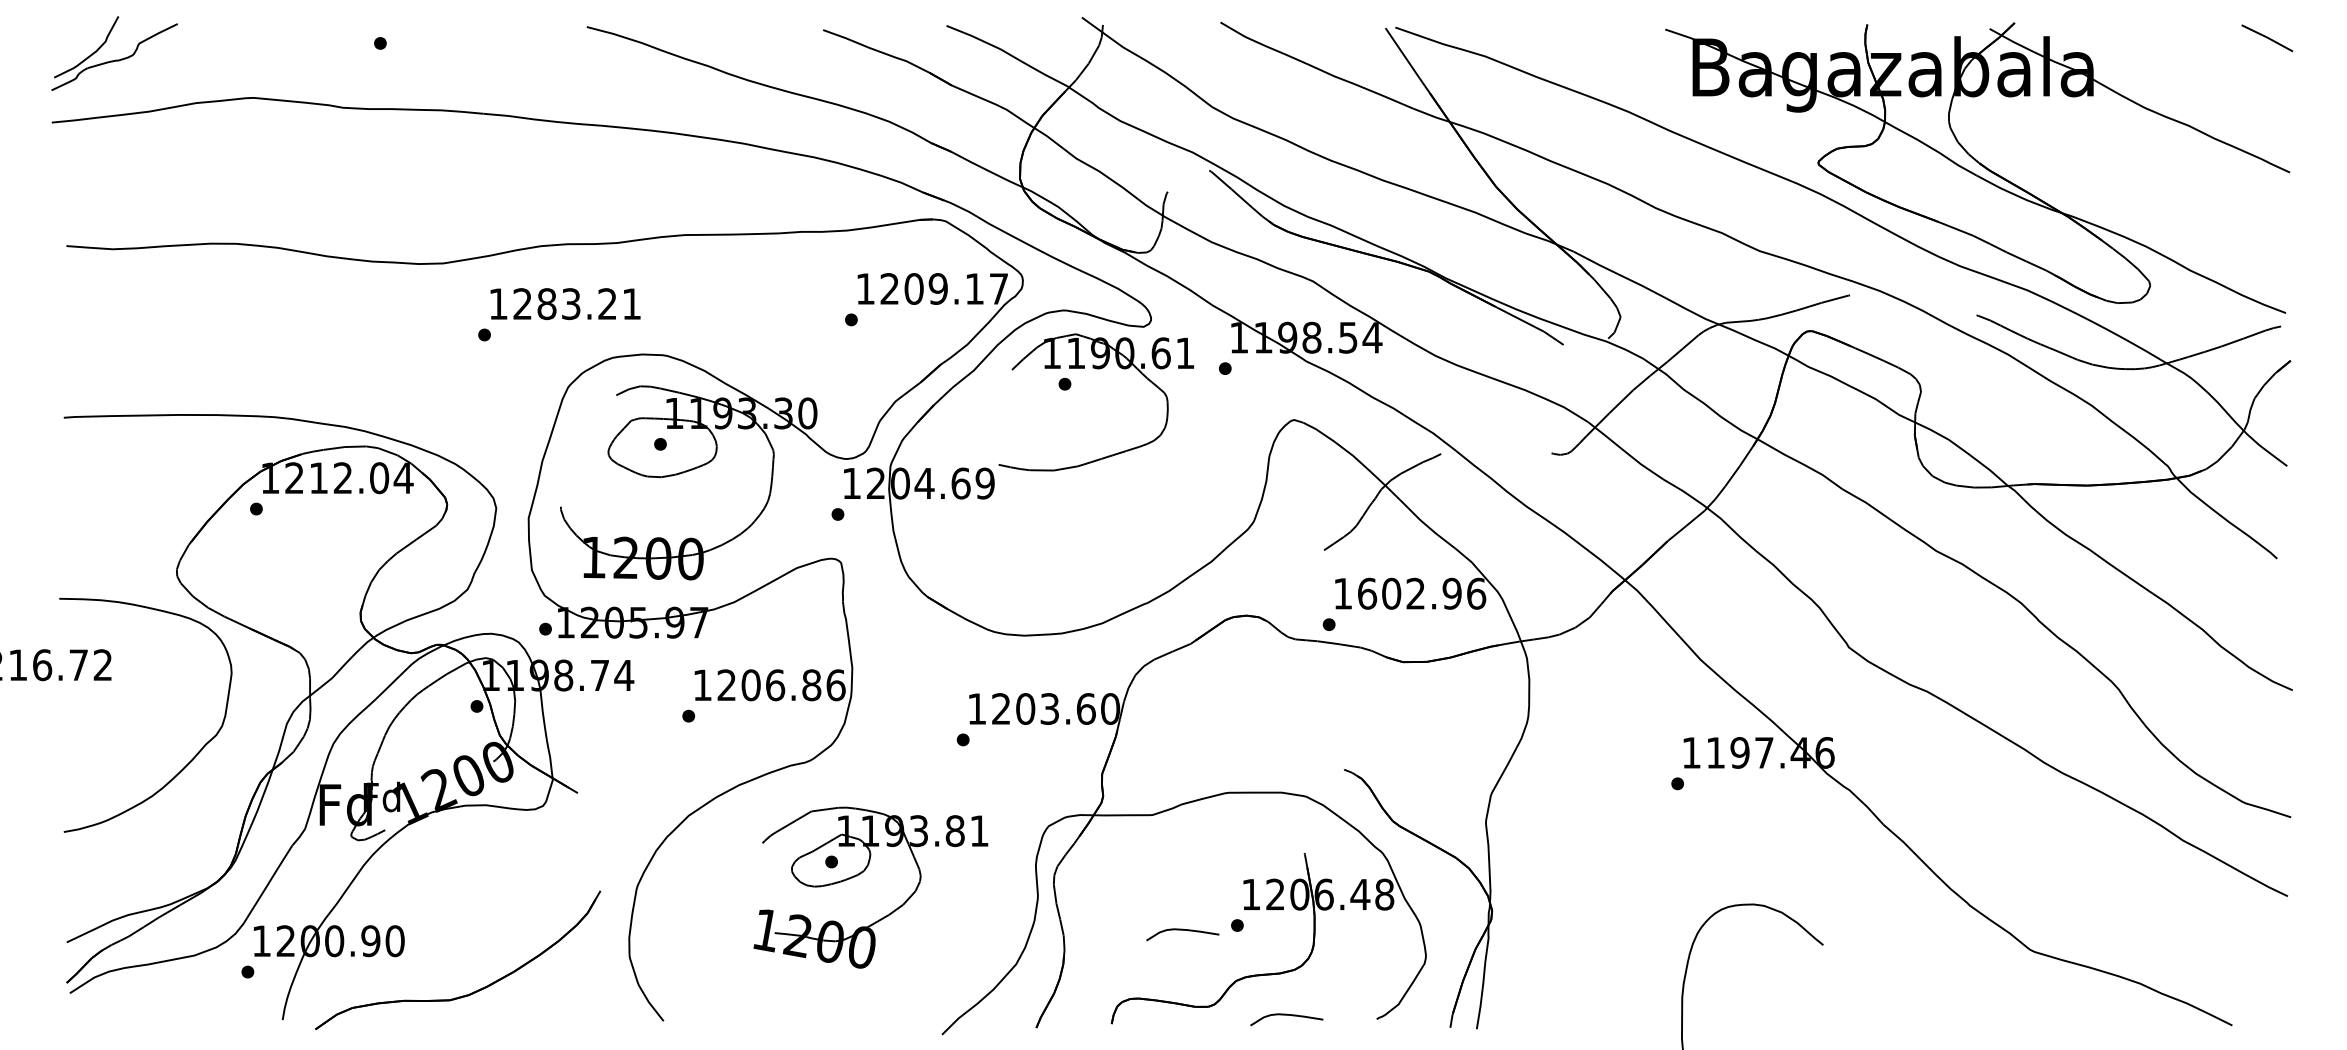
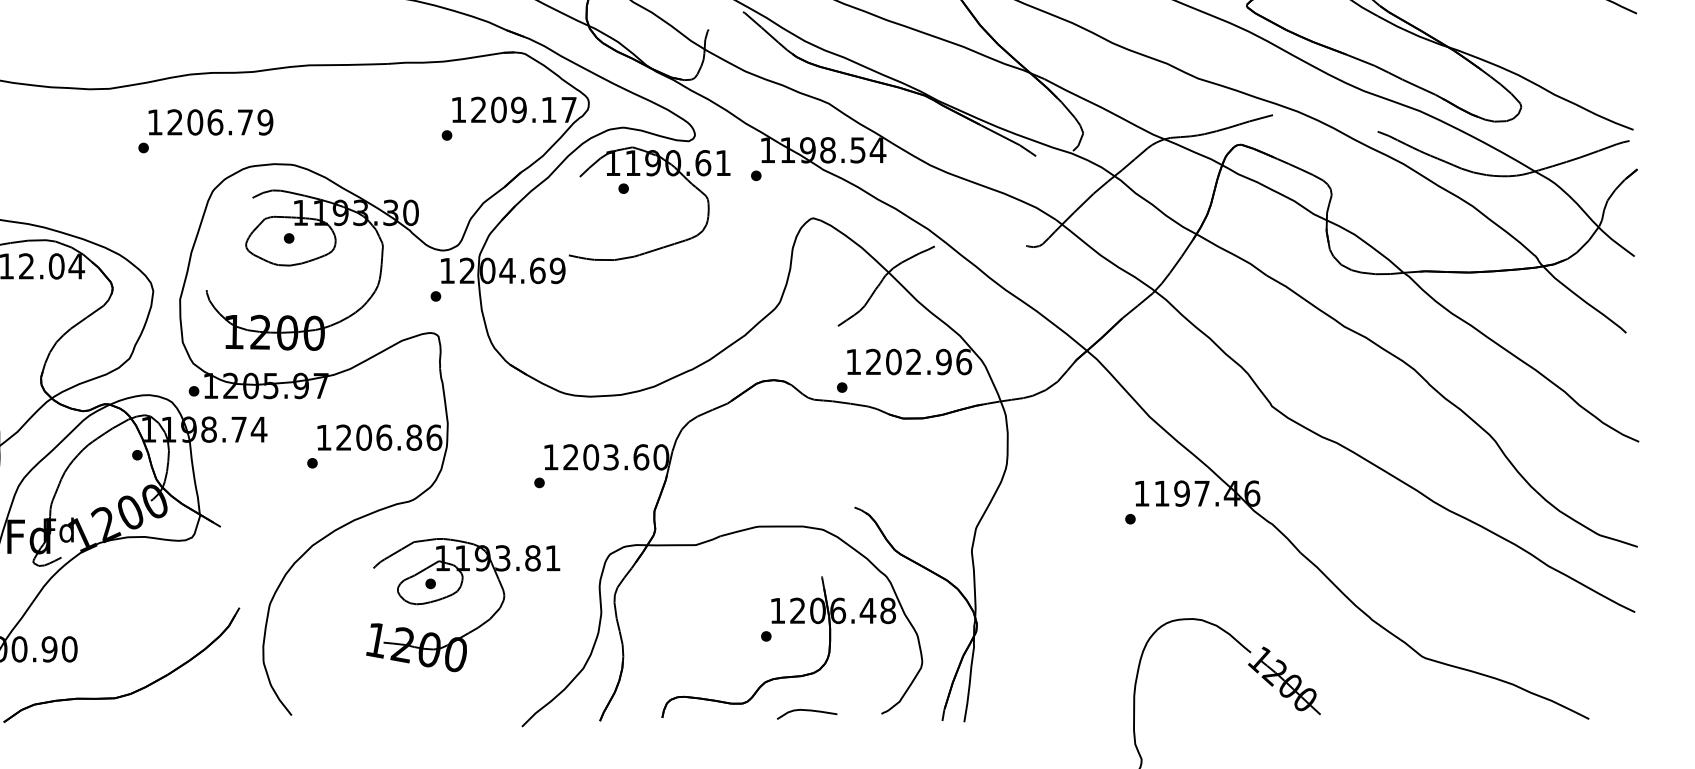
text: (589, 304) -> (230, 122), 1283.21 -> 1206.79
text: (1367, 593) -> (873, 361), 1602.96 -> 1202.96
curve: (1182, 930) -> (720, 640), removed
part: (1863, 978) -> (1284, 680), added

